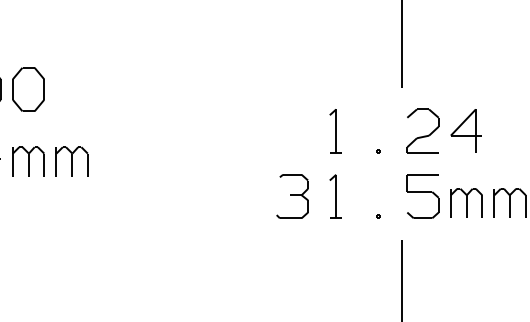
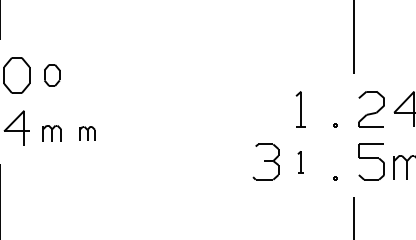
part: (28, 89) -> (52, 75), size x0.6
part: (28, 161) -> (52, 133), size x0.7
part: (71, 161) -> (86, 133), size x0.6
part: (335, 196) -> (300, 162), size x0.6

